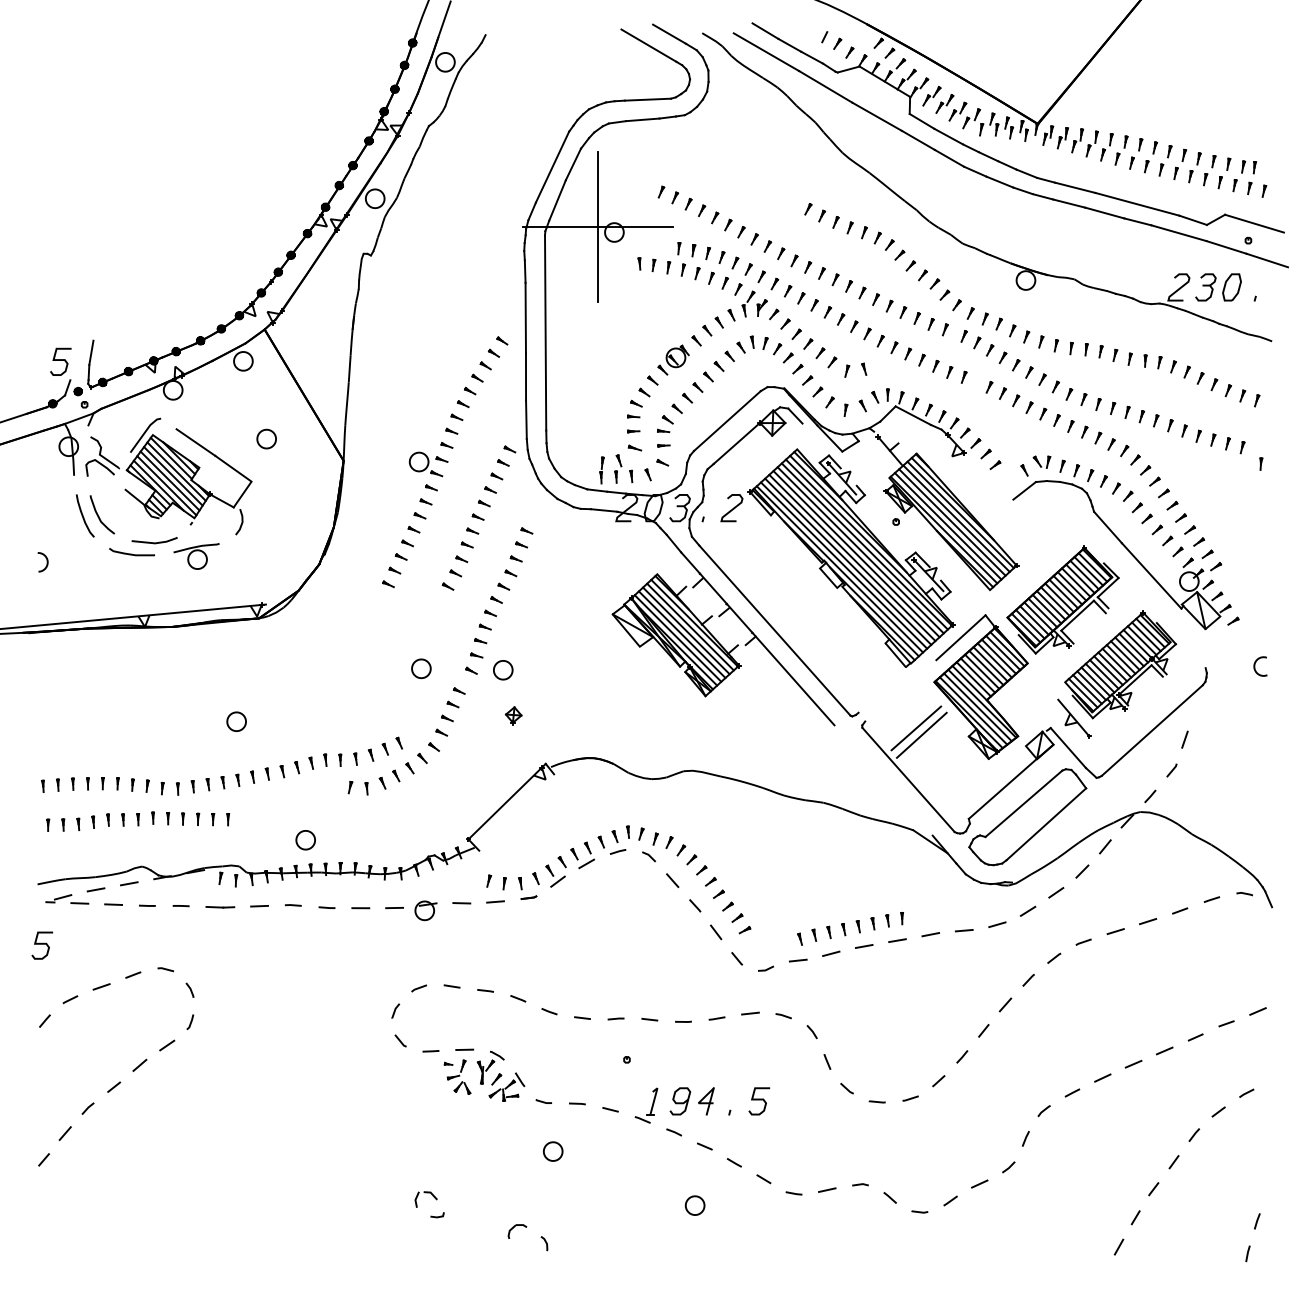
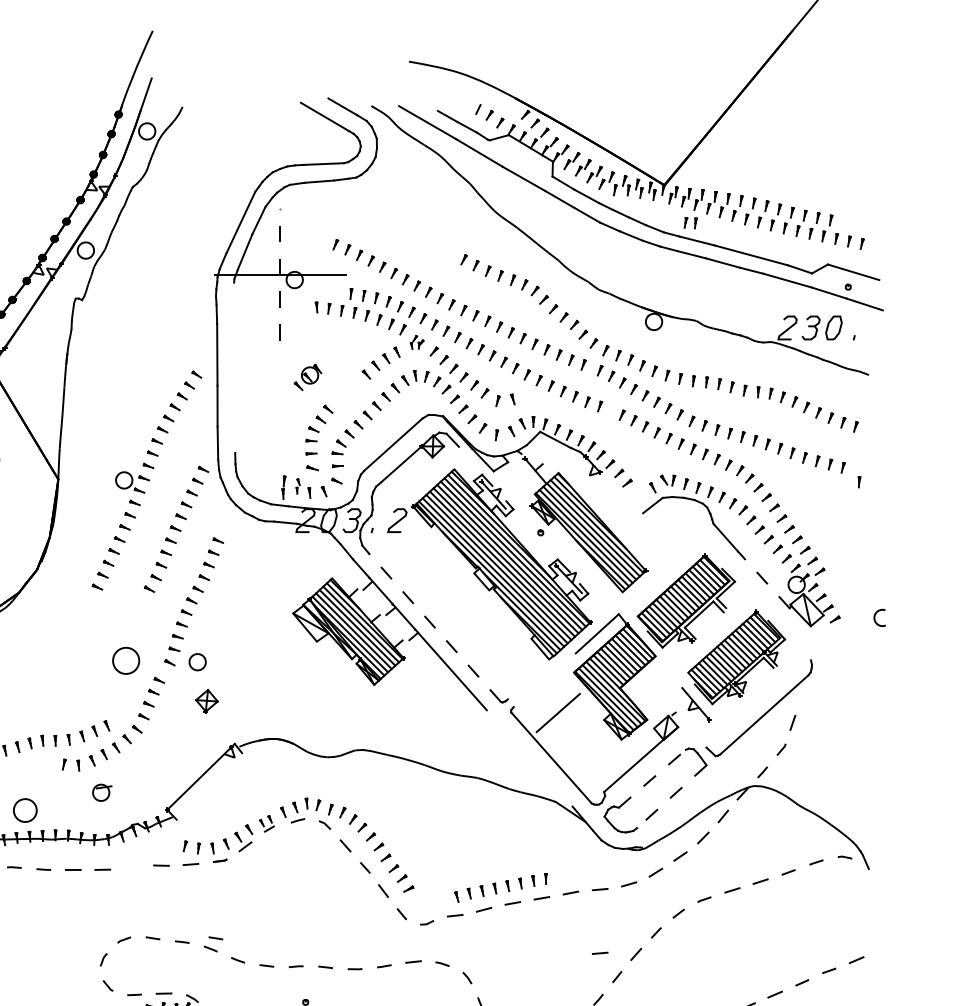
line: (765, 30) -> (426, 103), removed
part: (1248, 167) -> (690, 223), moved
line: (597, 226) -> (279, 274), solid -> dashed
part: (754, 303) -> (417, 342), size x0.6
line: (545, 332) -> (234, 367), removed
part: (673, 359) -> (307, 376), moved
part: (618, 468) -> (298, 486), size x0.6
line: (1151, 575) -> (763, 579), solid -> dashed
line: (774, 630) -> (434, 627), solid -> dashed
curve: (1255, 666) -> (875, 617), moved
part: (421, 668) -> (126, 660), size x1.6
part: (513, 715) -> (206, 701), size x1.6
line: (921, 734) -> (562, 718), removed
line: (1067, 747) -> (690, 729), removed
line: (1023, 803) -> (651, 778), solid -> dashed
line: (1046, 824) -> (671, 796), solid -> dashed
part: (305, 840) -> (25, 810), size x1.4
part: (582, 855) -> (266, 823), size x0.7
part: (425, 910) -> (101, 792), moved
line: (523, 986) -> (215, 938), added
line: (964, 1003) -> (600, 953), added

